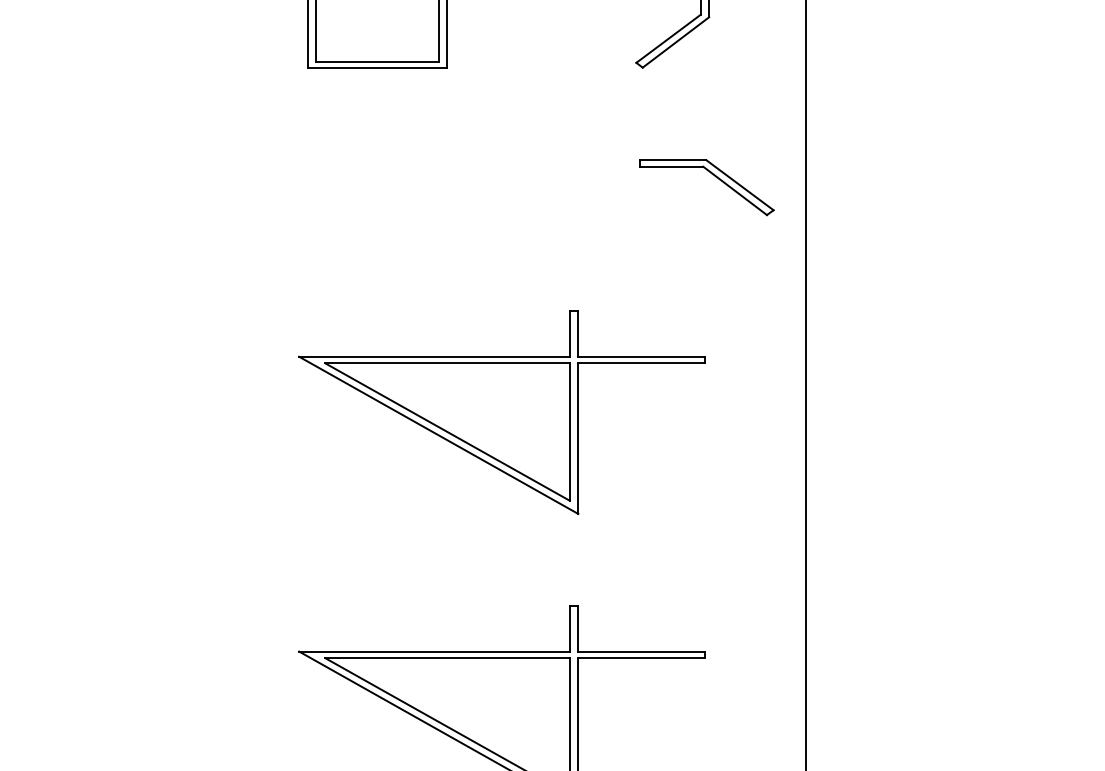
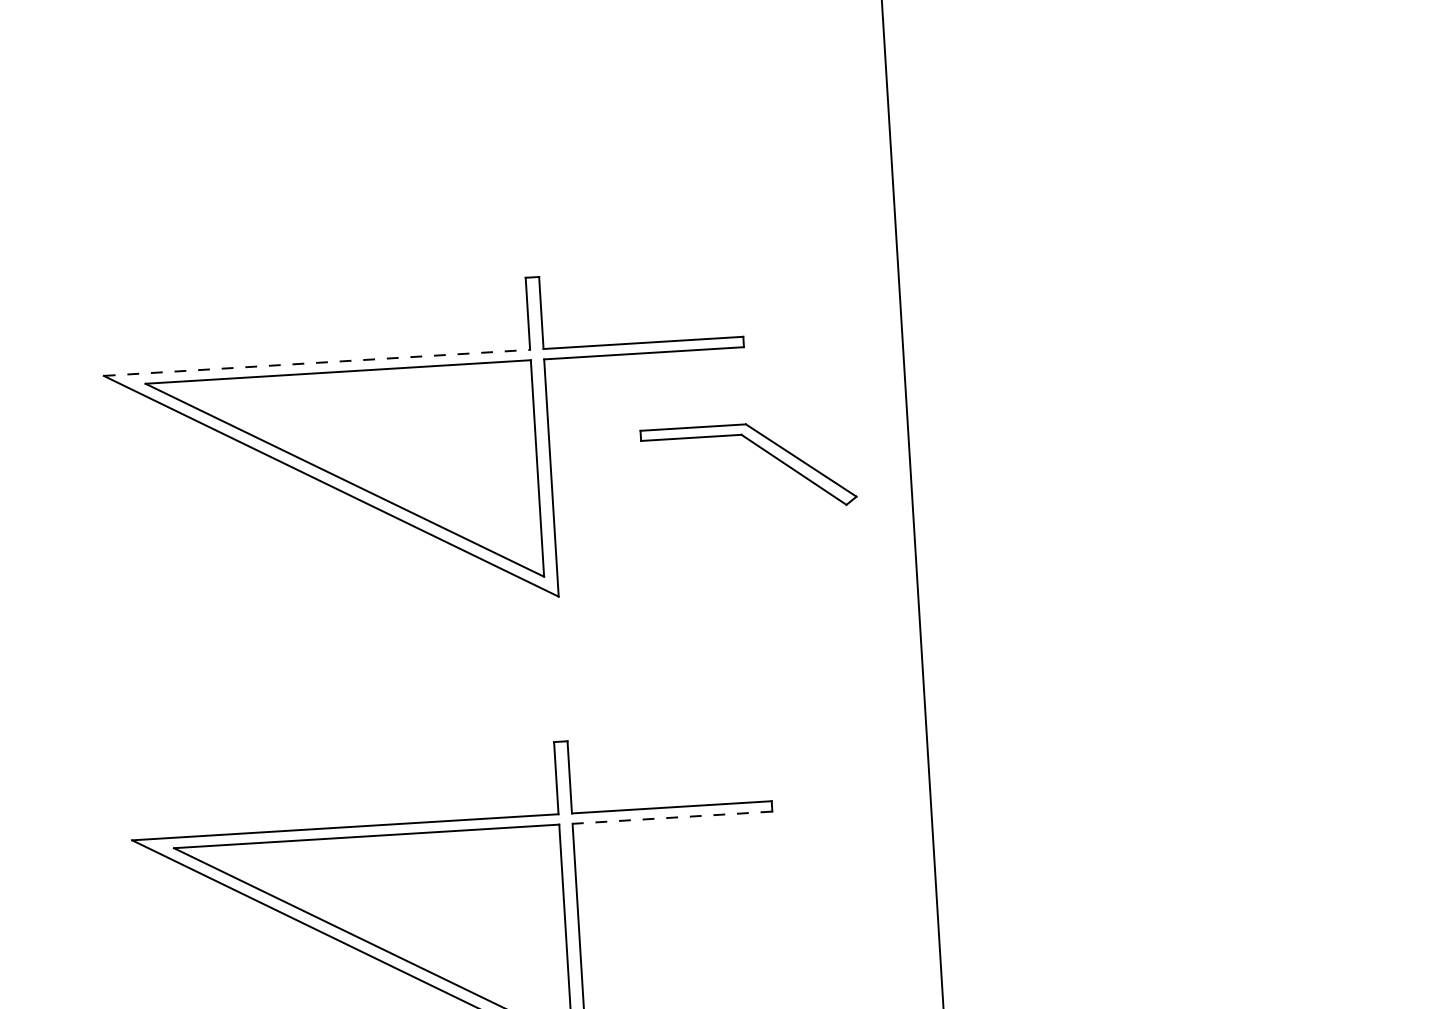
part: (715, 177) -> (761, 450), moved
line: (435, 356) -> (318, 362), solid -> dashed
line: (641, 658) -> (672, 818), solid -> dashed

